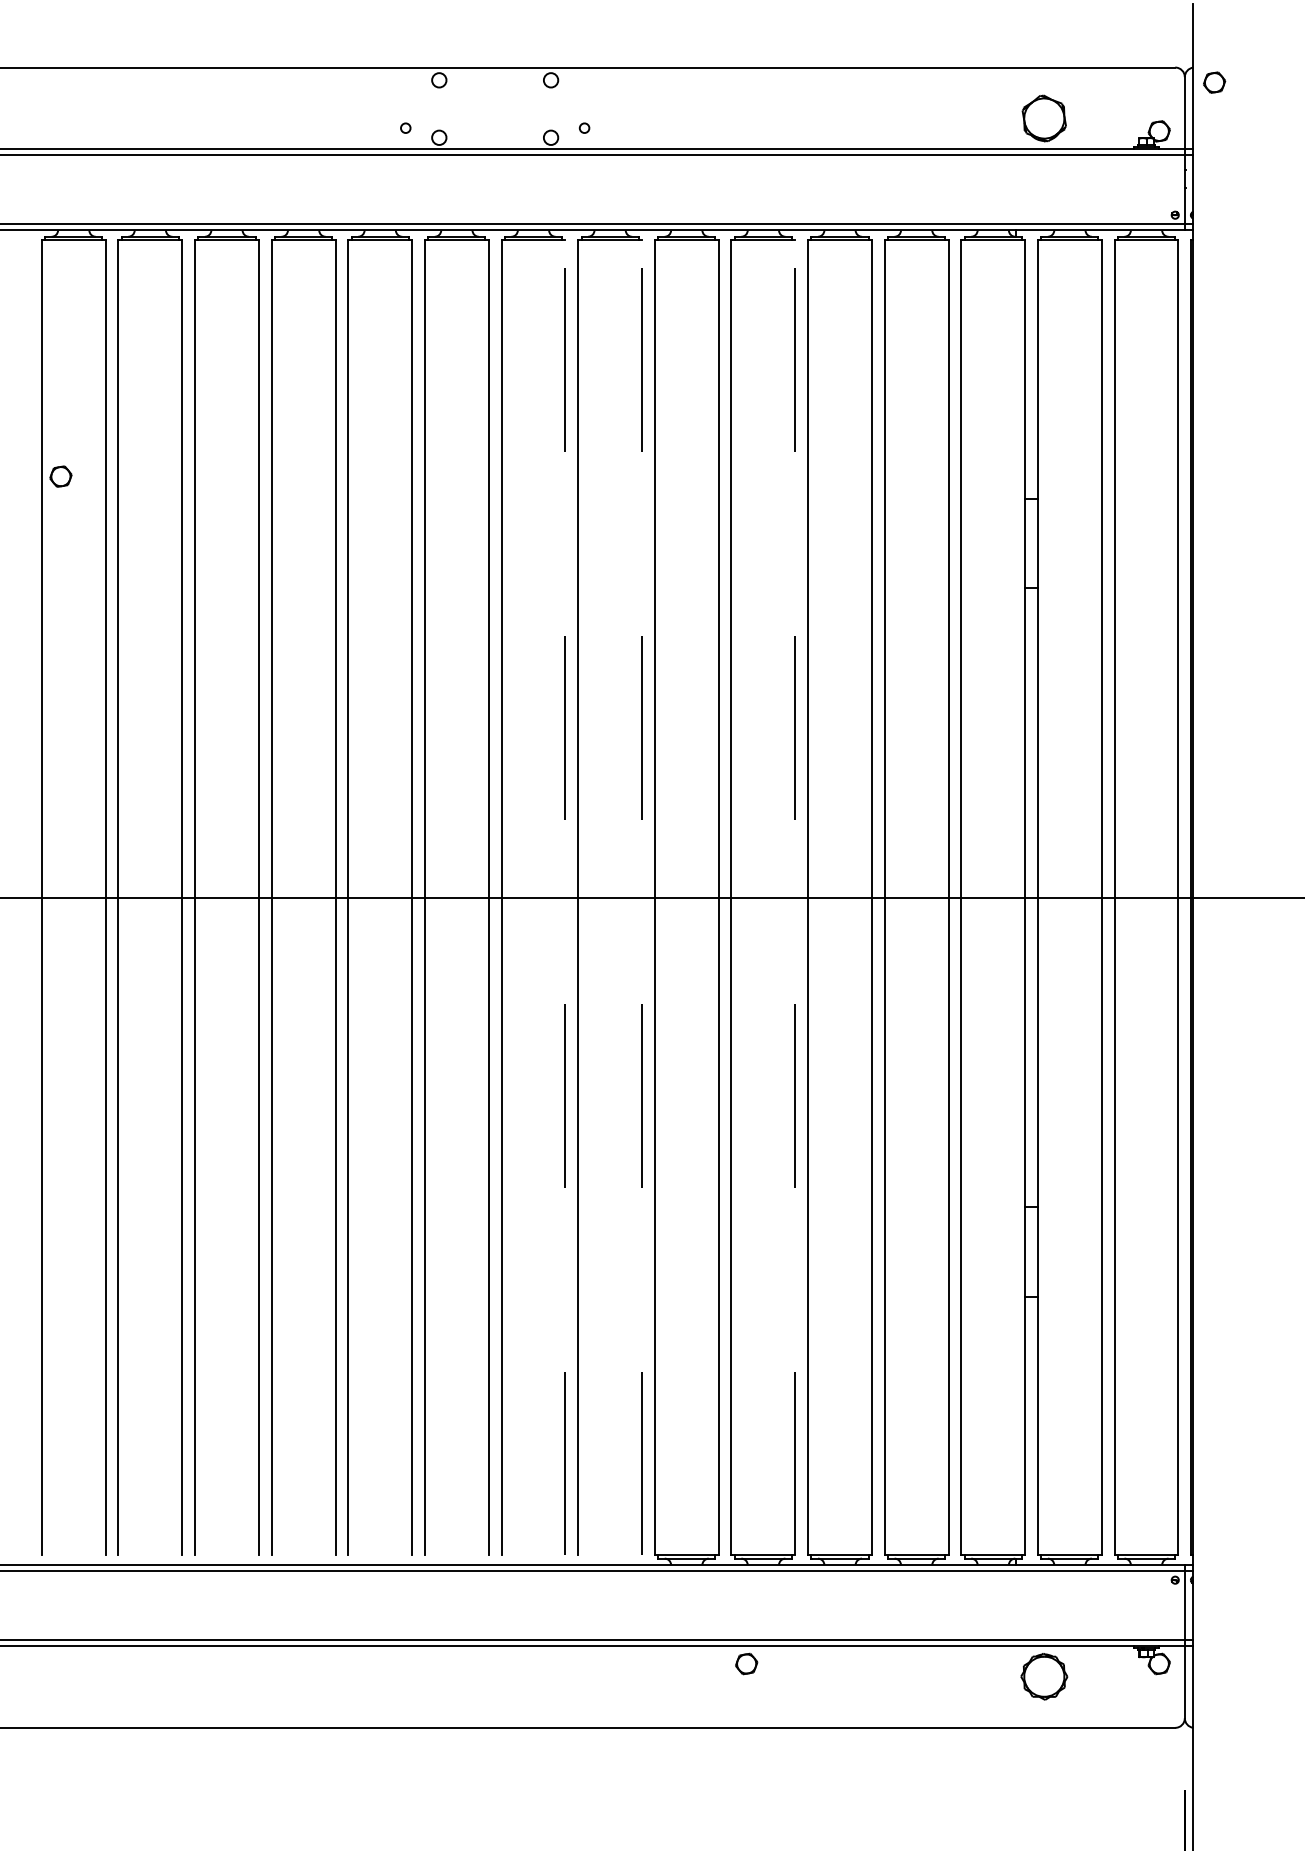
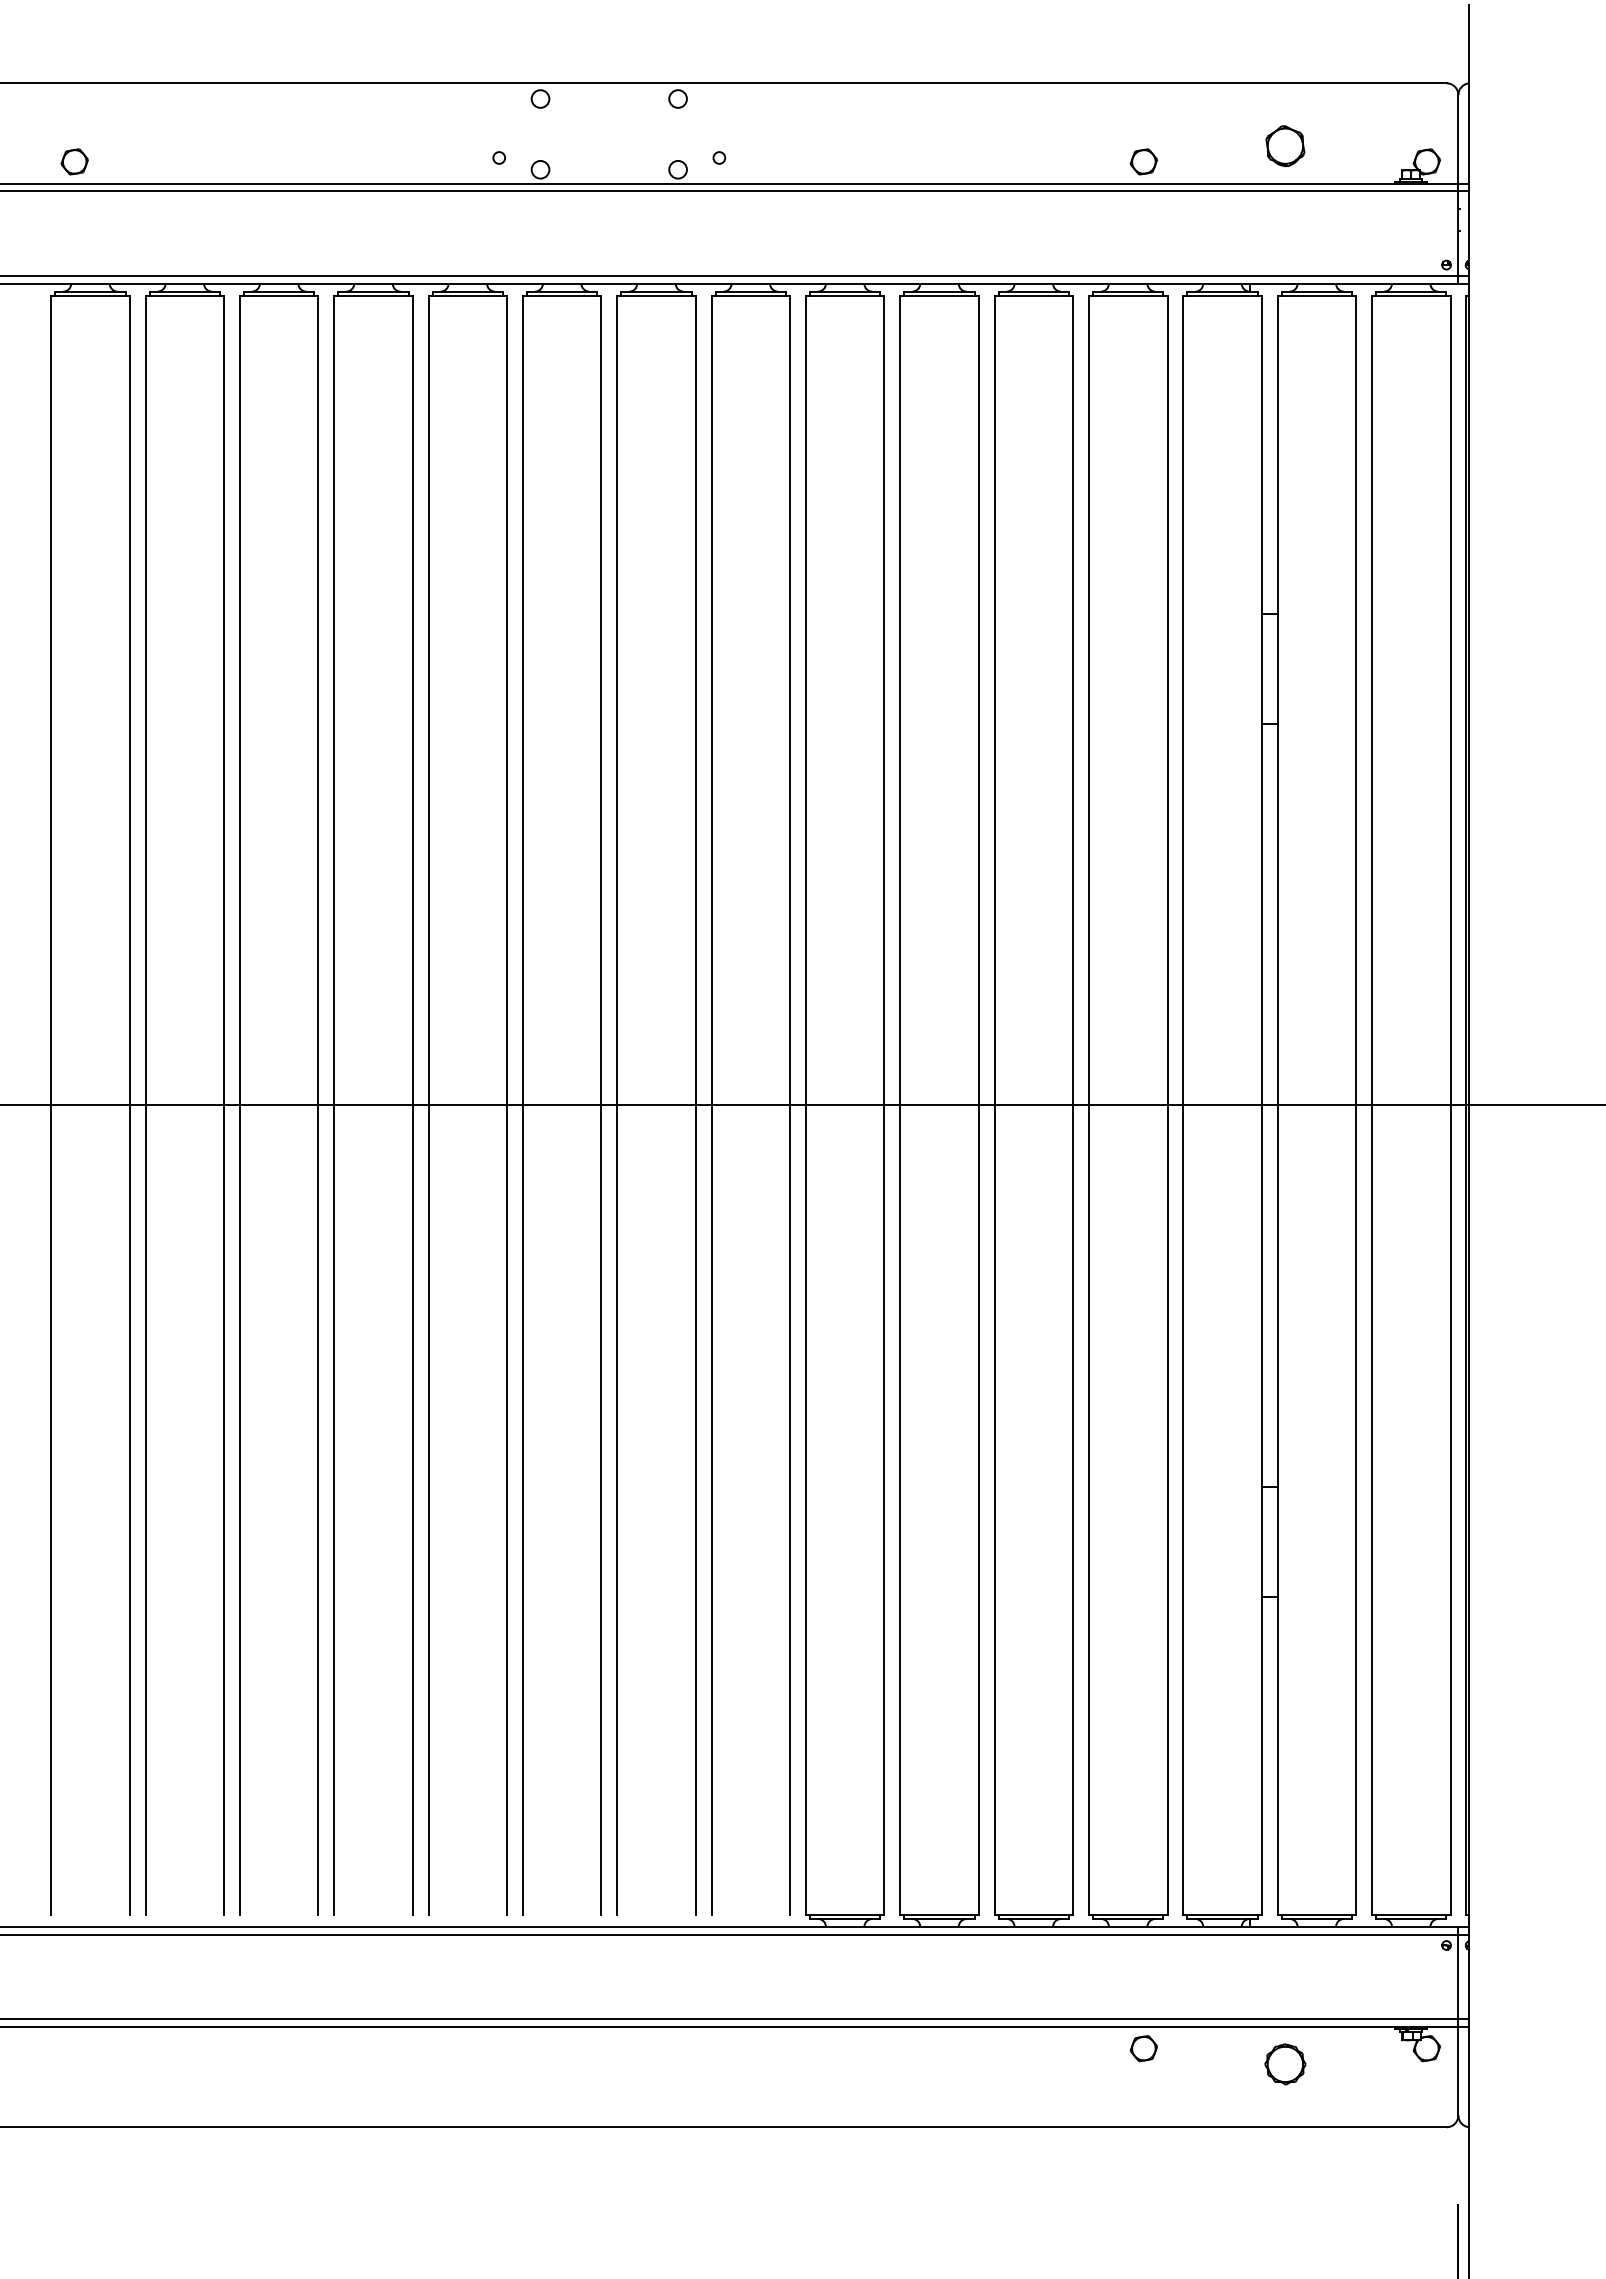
part: (1214, 82) -> (1143, 161), moved
part: (1044, 118) -> (1285, 146), size x0.71
part: (60, 476) -> (74, 161), moved
line: (565, 897) -> (695, 1105), dashed -> solid
line: (642, 897) -> (790, 1105), dashed -> solid
line: (795, 897) -> (978, 1105), dashed -> solid
part: (746, 1663) -> (1143, 2048), moved
part: (1044, 1676) -> (1285, 2064), size x0.71

